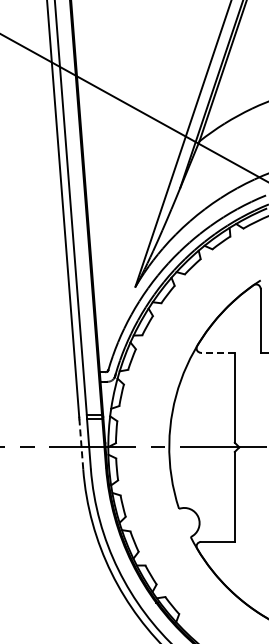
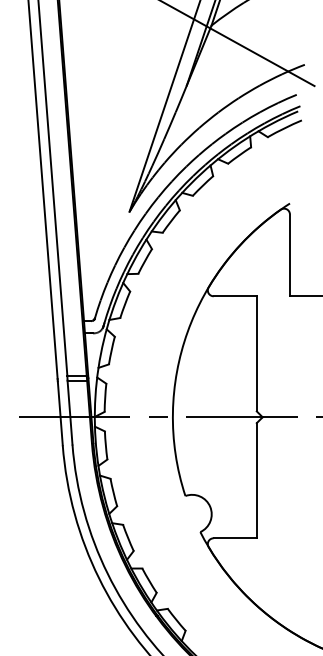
line: (217, 352) -> (234, 295), dashed -> solid
line: (81, 443) -> (60, 412), dashed -> solid

